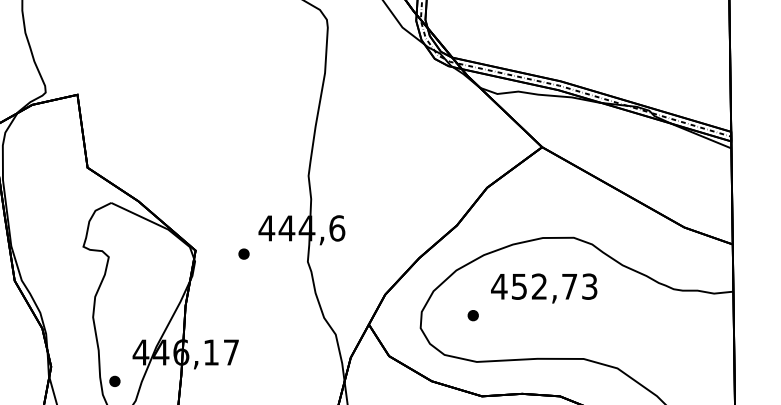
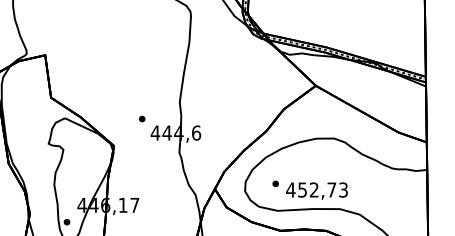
part: (244, 253) -> (142, 118), moved
text: (543, 287) -> (316, 190), moved

